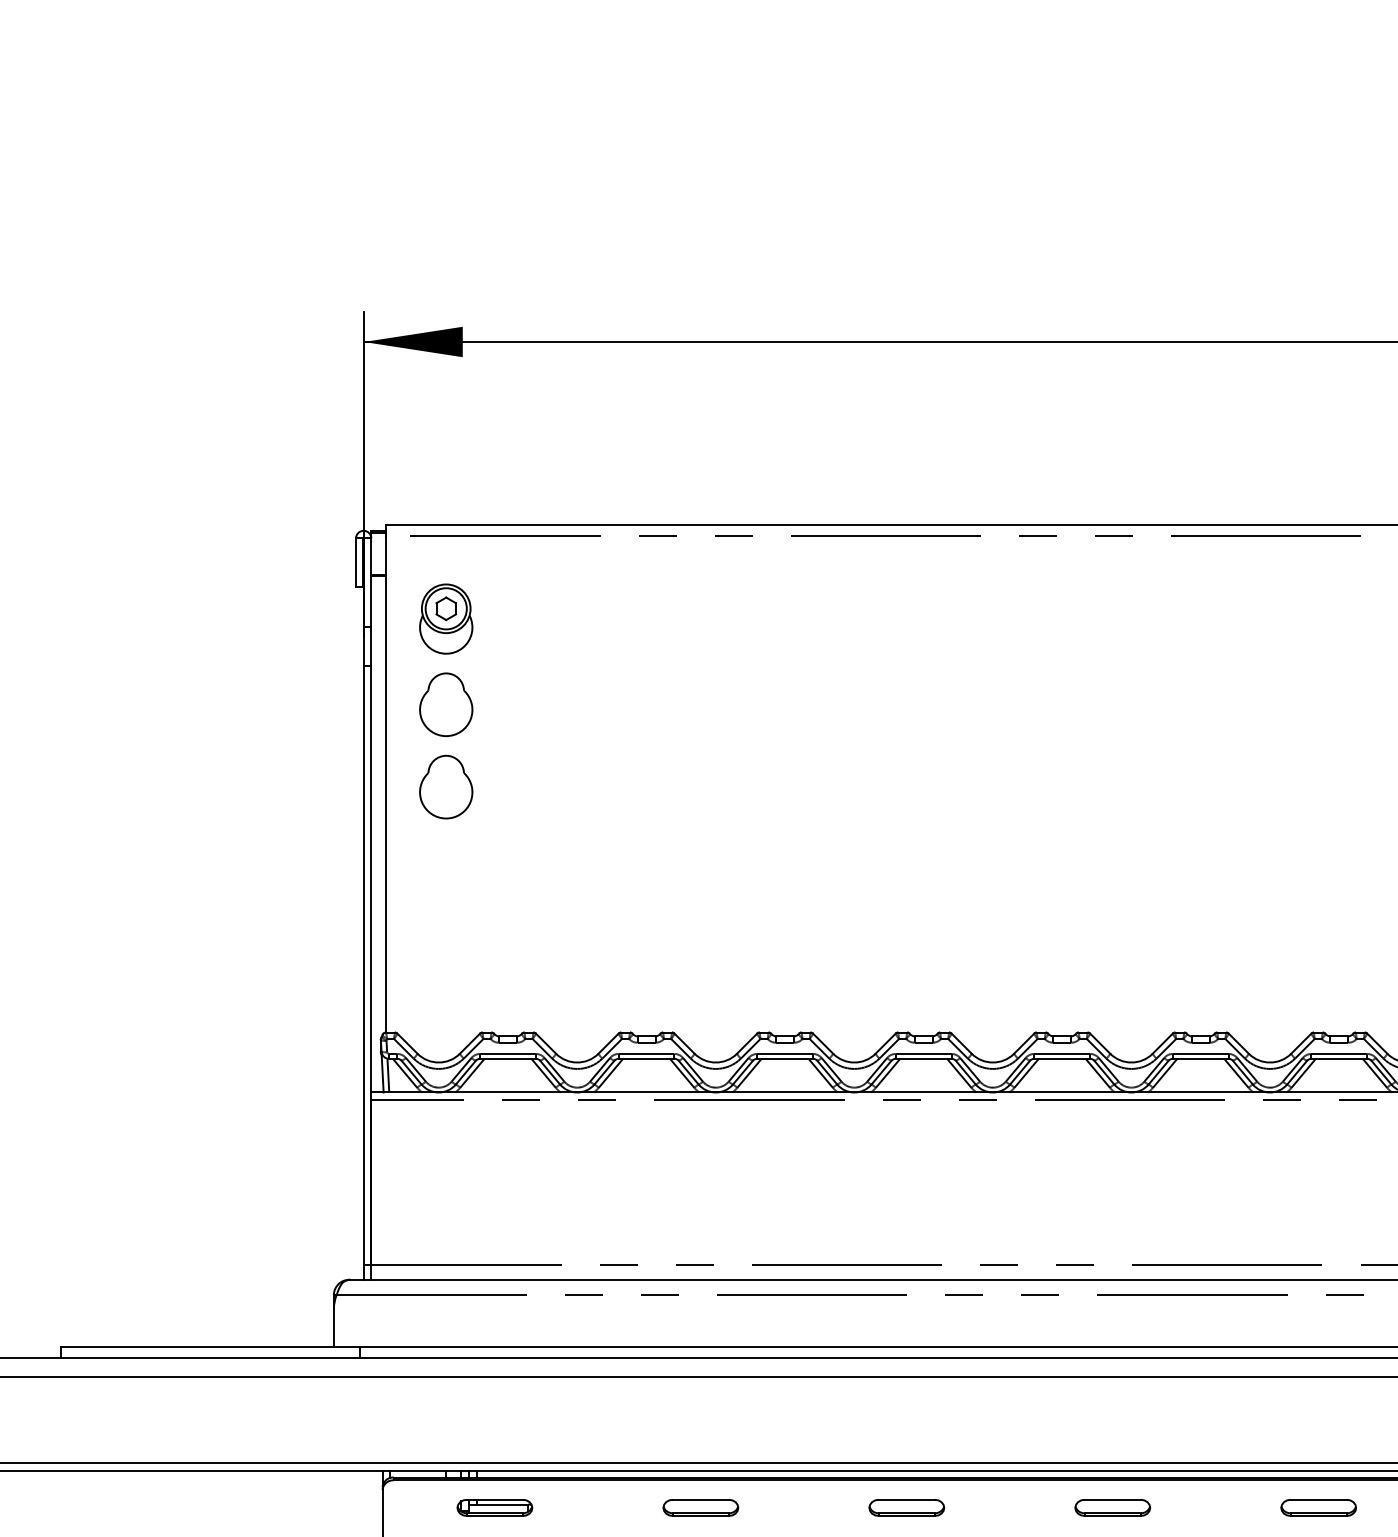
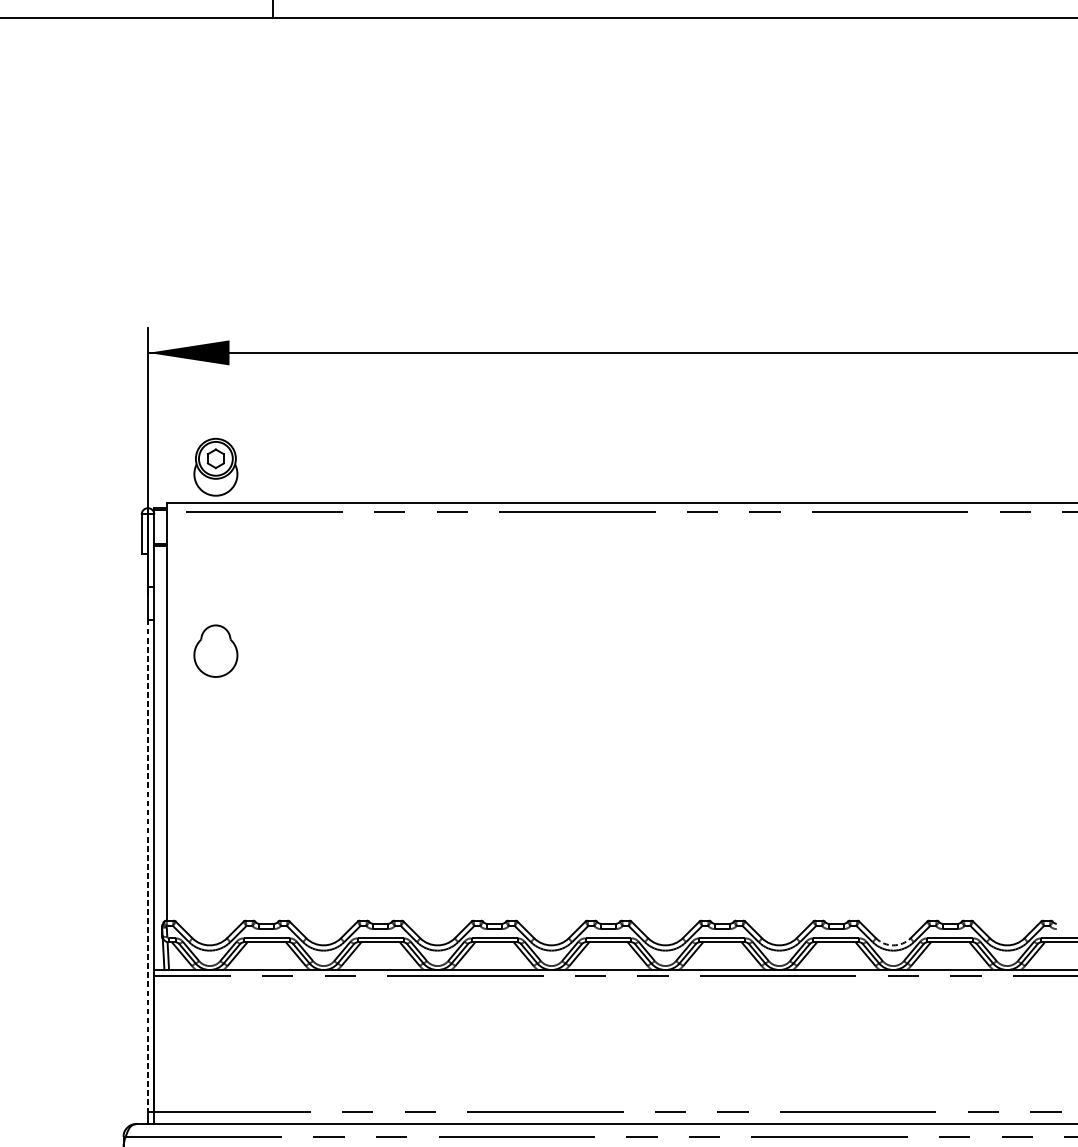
part: (446, 618) -> (216, 466), moved
part: (446, 786) -> (216, 718), removed
line: (363, 966) -> (147, 866), solid -> dashed
arc: (1270, 1062) -> (893, 945), solid -> dashed

